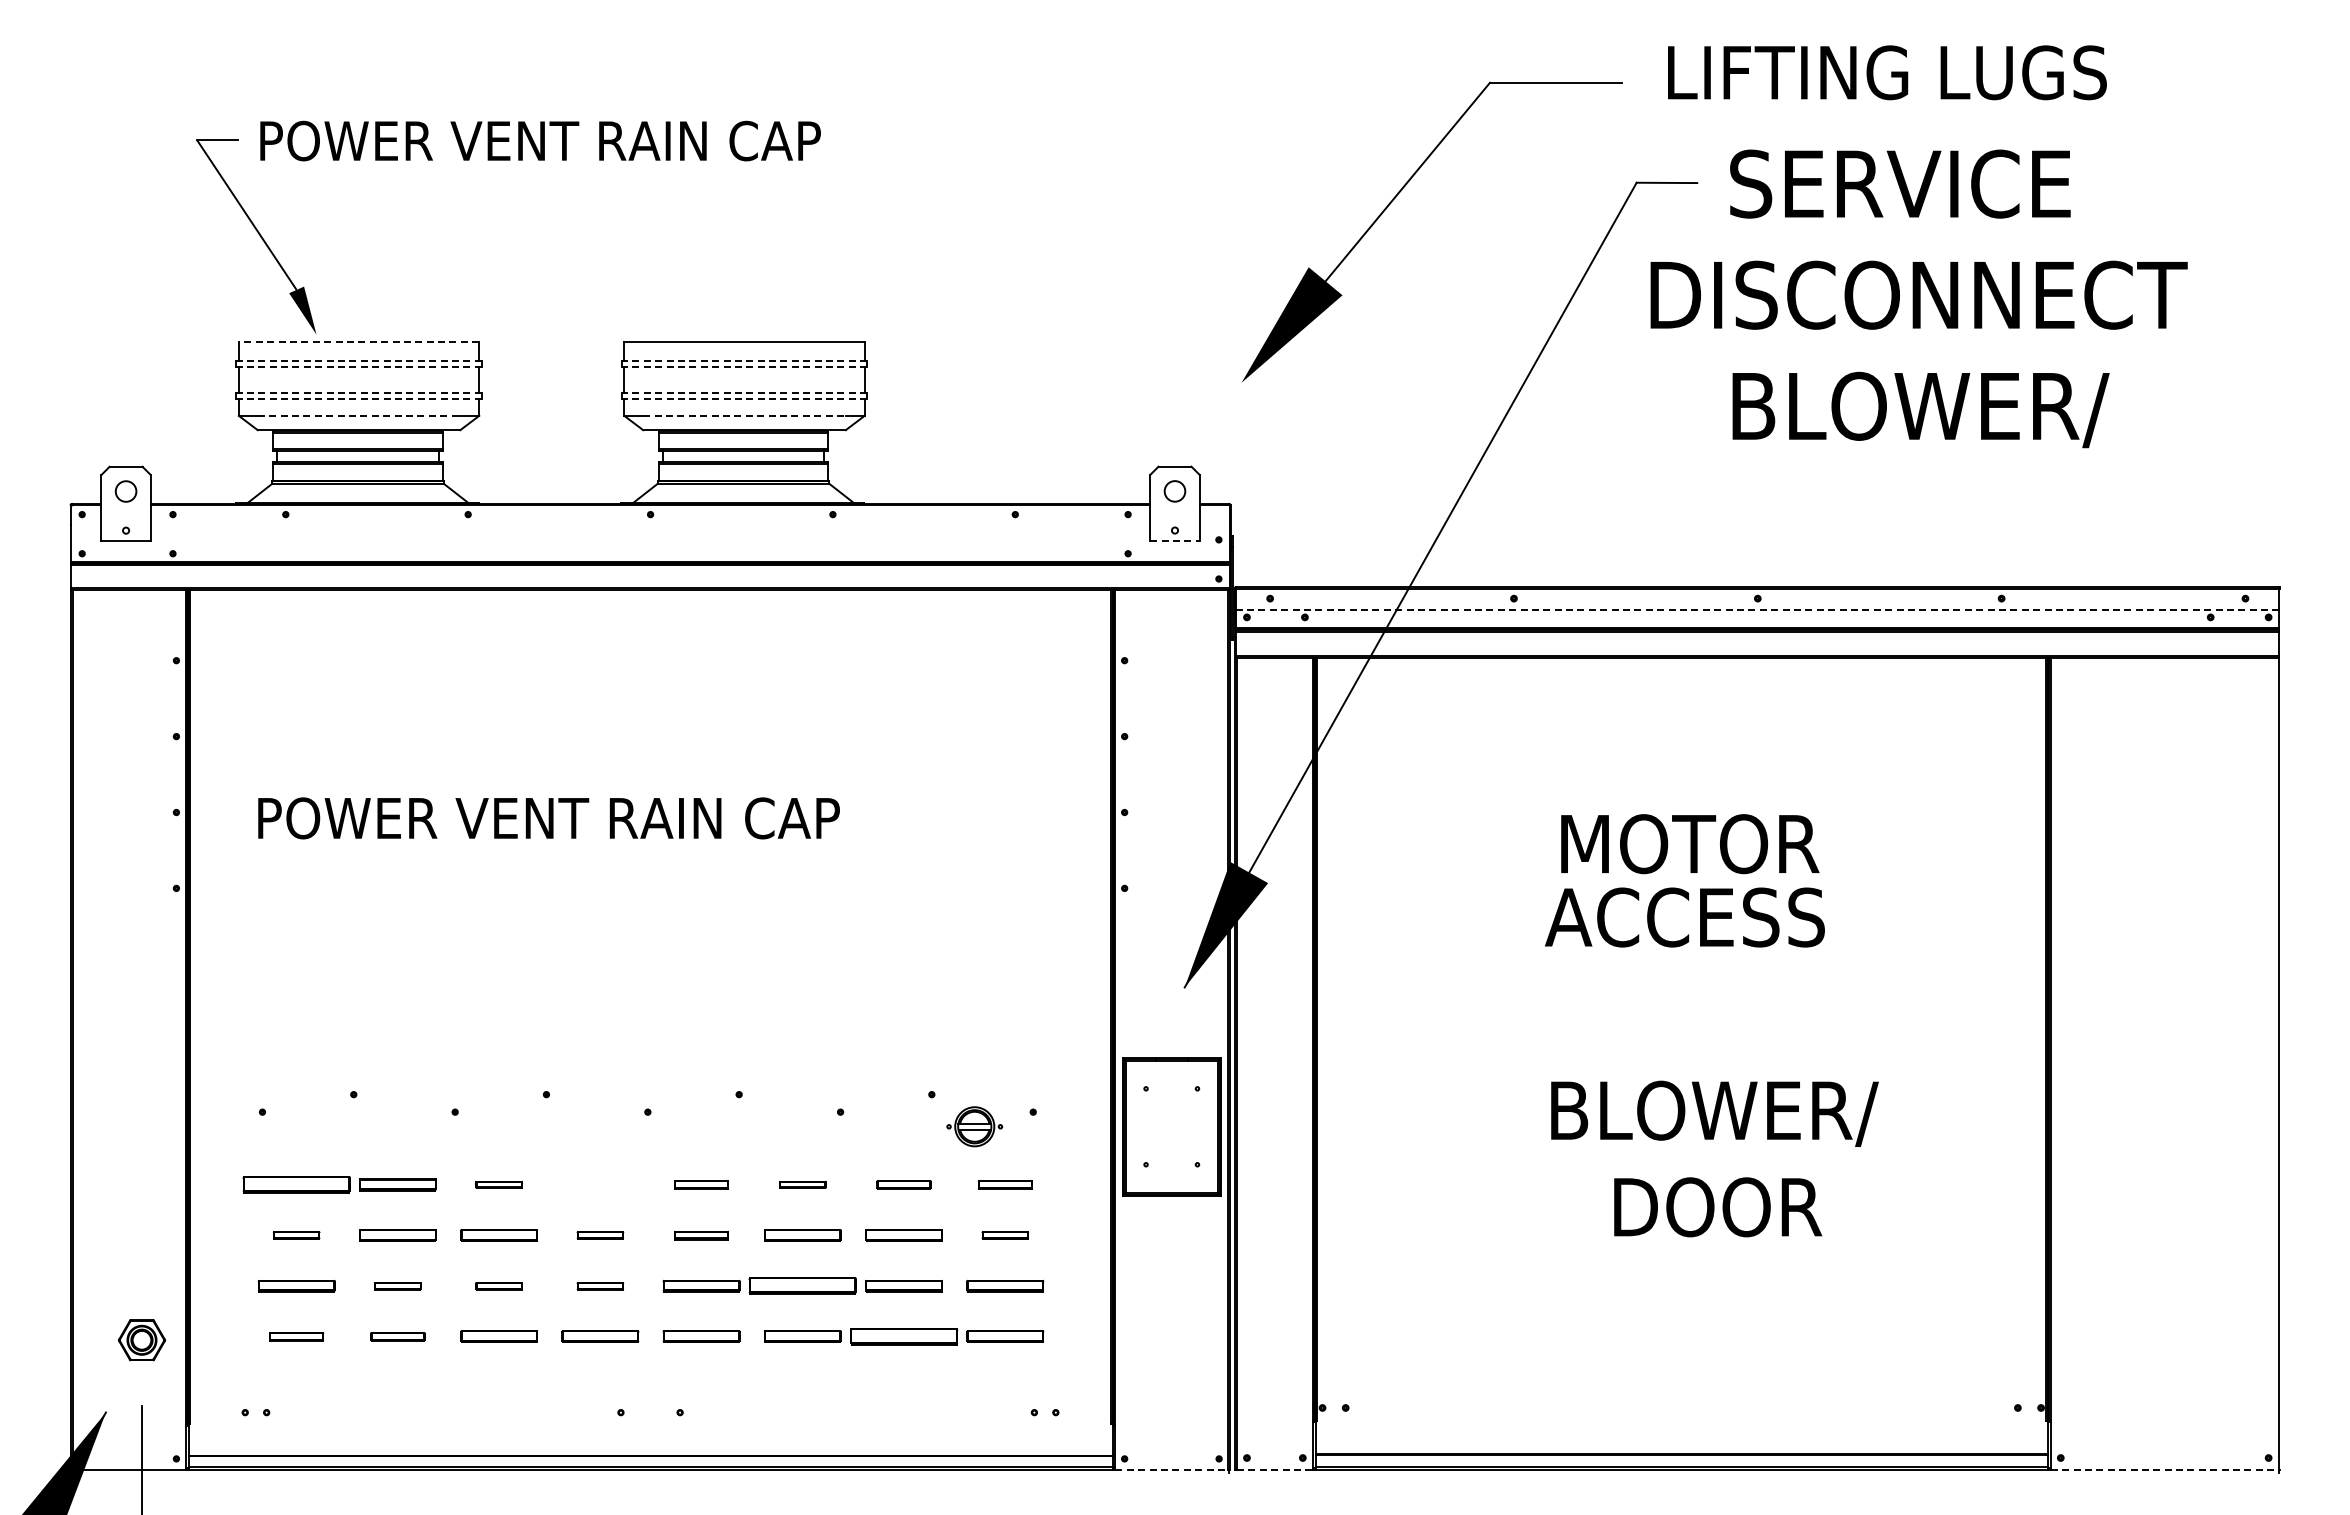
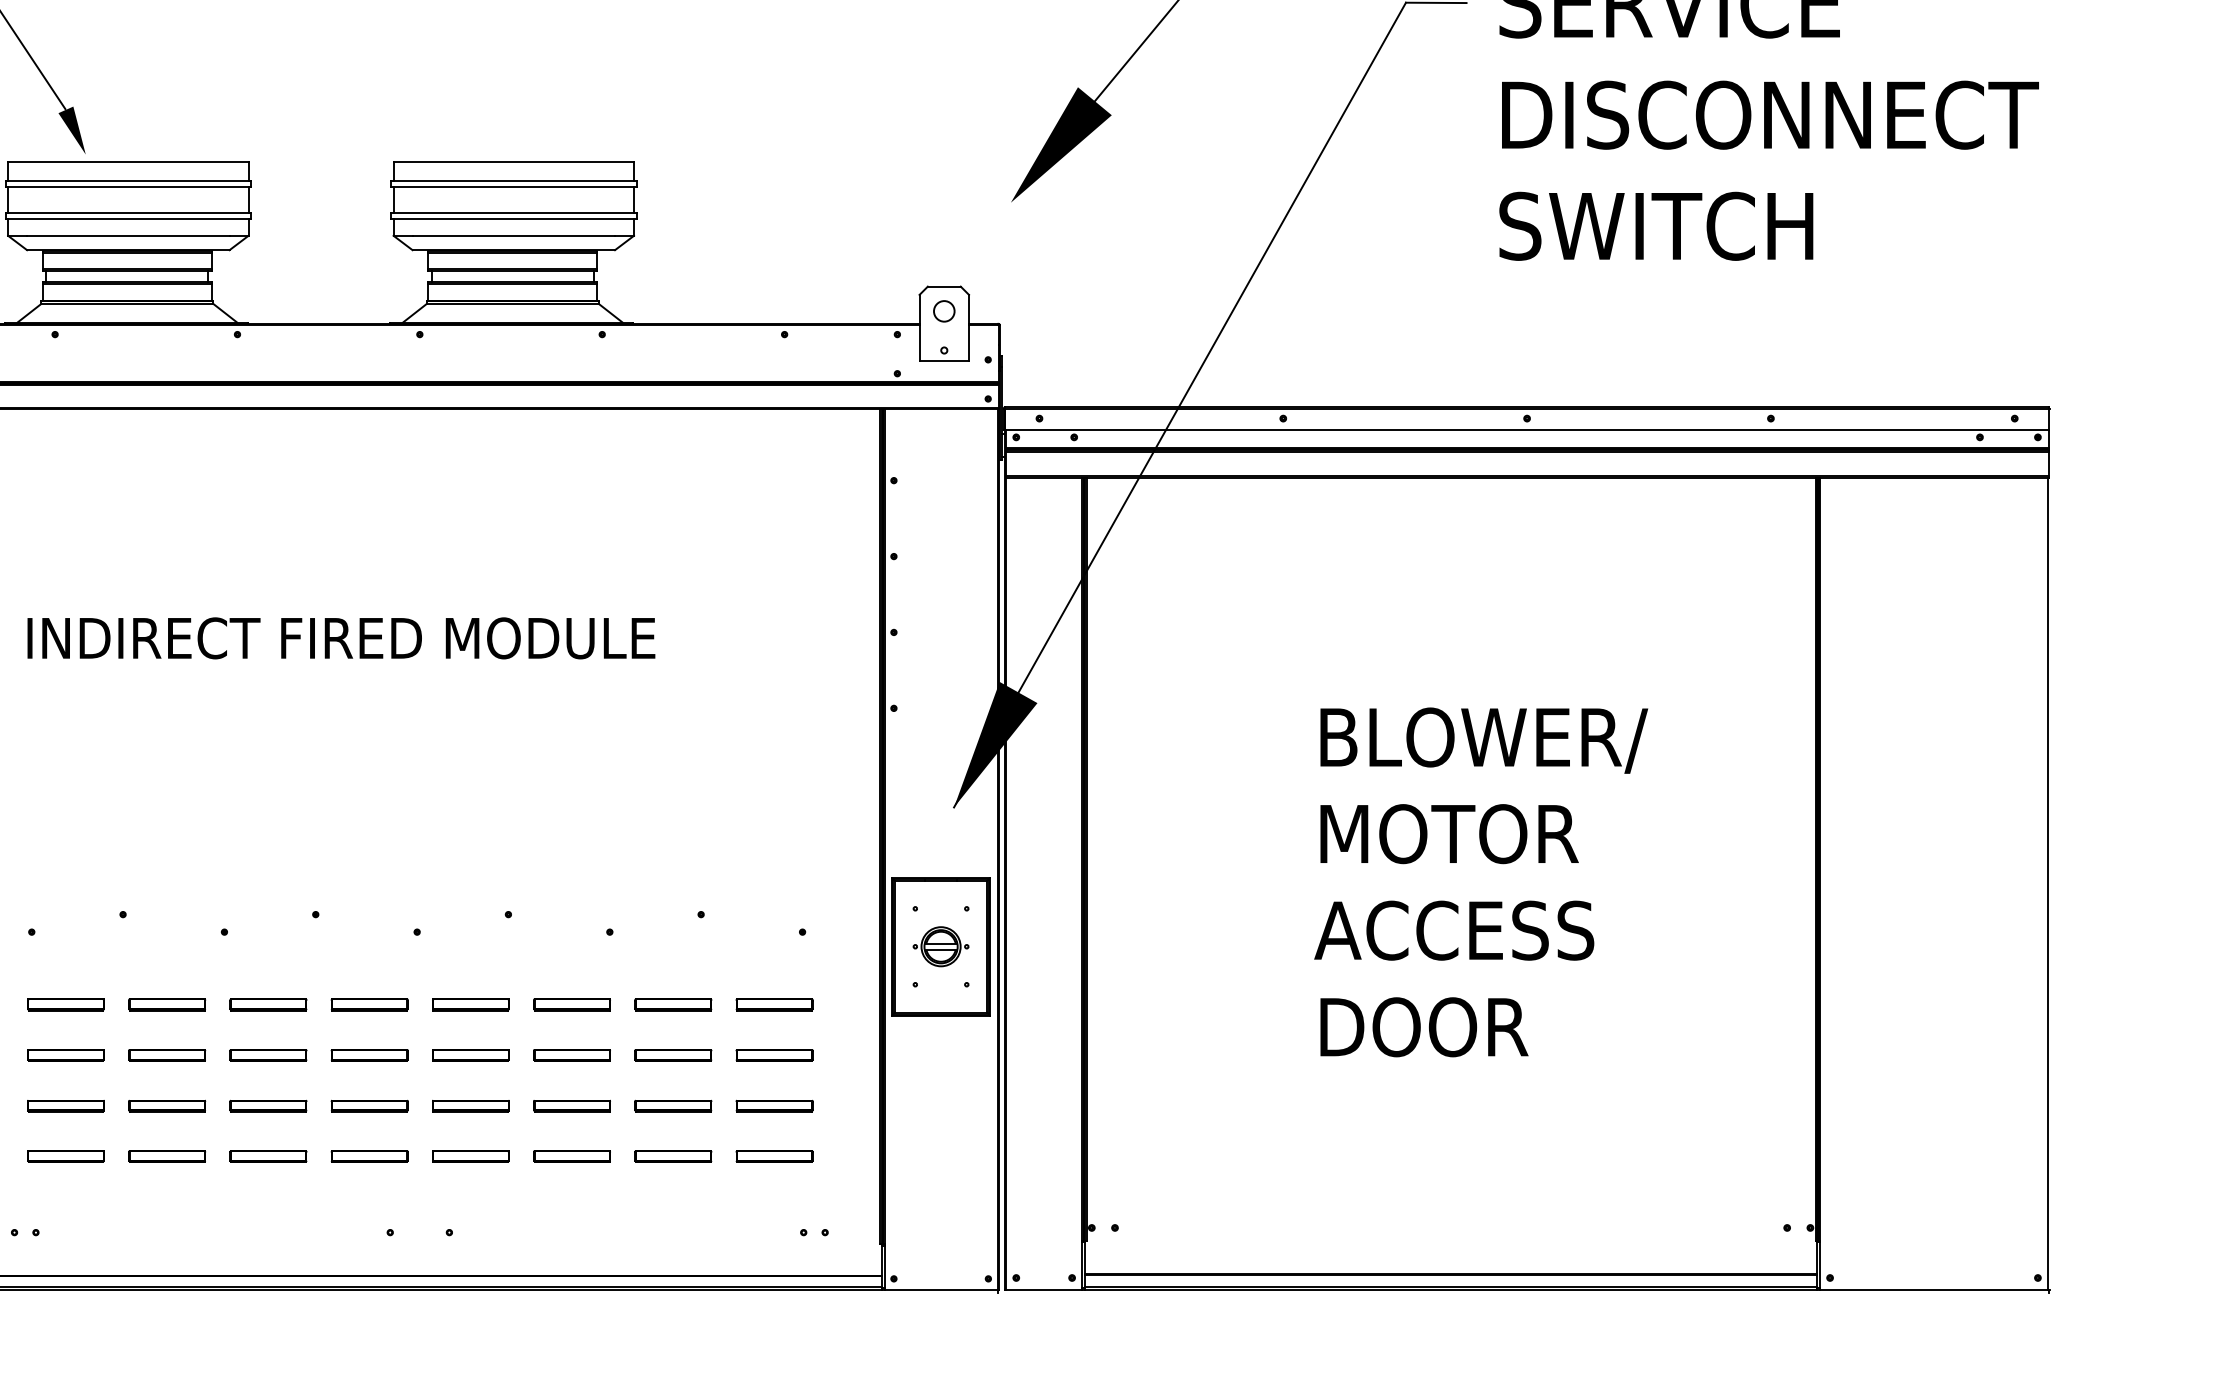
text: (1918, 294) -> (1769, 114), moved
line: (358, 341) -> (127, 161), dashed -> solid
line: (359, 360) -> (128, 180), dashed -> solid
line: (744, 360) -> (513, 180), dashed -> solid
line: (359, 366) -> (128, 186), dashed -> solid
line: (744, 366) -> (513, 186), dashed -> solid
line: (359, 392) -> (128, 212), dashed -> solid
line: (744, 392) -> (513, 212), dashed -> solid
line: (359, 398) -> (128, 218), dashed -> solid
line: (744, 398) -> (513, 218), dashed -> solid
text: (1919, 409) -> (1688, 229), BLOWER/ -> SWITCH
line: (359, 415) -> (128, 235), dashed -> solid
line: (745, 415) -> (514, 235), dashed -> solid
line: (1175, 540) -> (944, 360), dashed -> solid
line: (1757, 610) -> (1526, 430), dashed -> solid
text: (574, 818) -> (343, 638), POWER VENT RAIN CAP -> INDIRECT FIRED MODULE
text: (1690, 844) -> (1449, 834), moved
text: (1711, 920) -> (1480, 740), ACCESS -> BLOWER/
text: (1711, 1113) -> (1480, 933), BLOWER/ -> ACCESS
part: (974, 1126) -> (940, 946), moved
part: (296, 1184) -> (65, 1004), size x0.71
part: (498, 1184) -> (267, 1004), size x1.67
part: (600, 1184) -> (369, 1004), added
part: (701, 1184) -> (470, 1004), size x1.43
part: (802, 1184) -> (571, 1004), size x1.67
part: (903, 1184) -> (672, 1004), size x1.43
part: (1005, 1184) -> (774, 1004), size x1.43
text: (1718, 1207) -> (1424, 1027), moved
part: (296, 1235) -> (65, 1055), size x1.67
part: (600, 1235) -> (369, 1055), size x1.67
part: (701, 1235) -> (470, 1055), size x1.43
part: (1005, 1235) -> (774, 1055), size x1.67
part: (397, 1286) -> (166, 1106), size x1.67
part: (498, 1286) -> (267, 1106), size x1.67
part: (600, 1286) -> (369, 1106), size x1.67
part: (802, 1286) -> (571, 1106), size x0.71
part: (296, 1336) -> (65, 1156), size x1.43
part: (397, 1336) -> (166, 1156), size x1.43
part: (903, 1336) -> (672, 1156), size x0.71
line: (1171, 1469) -> (940, 1289), dashed -> solid
line: (1274, 1469) -> (1043, 1289), dashed -> solid
line: (2164, 1469) -> (1933, 1289), dashed -> solid

